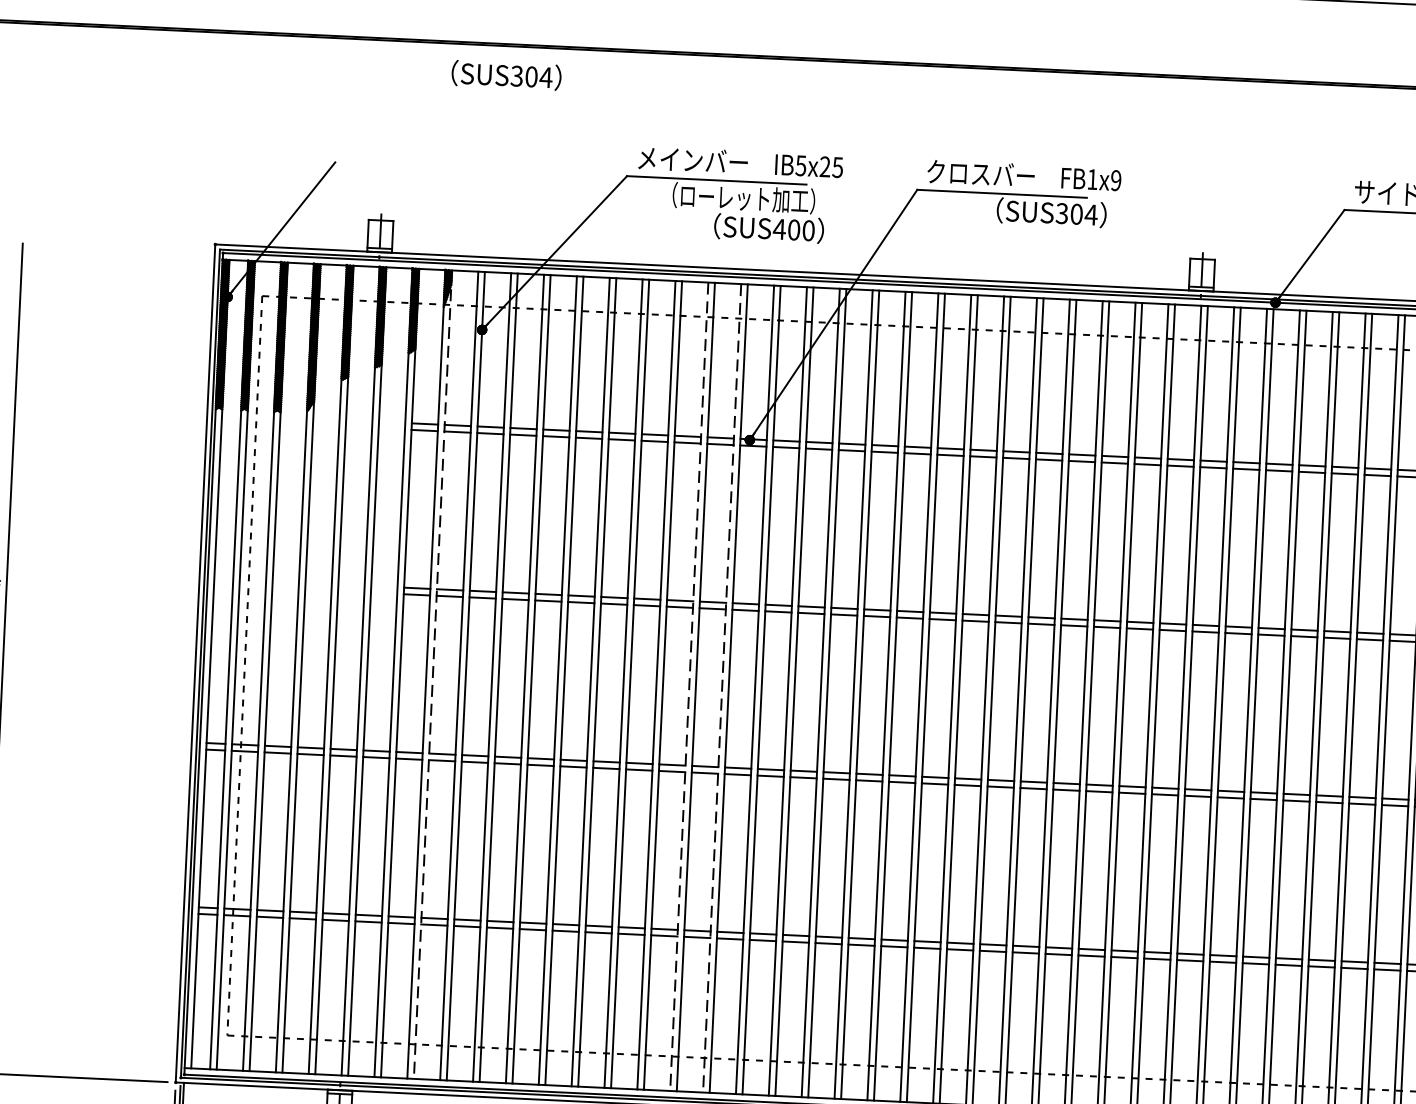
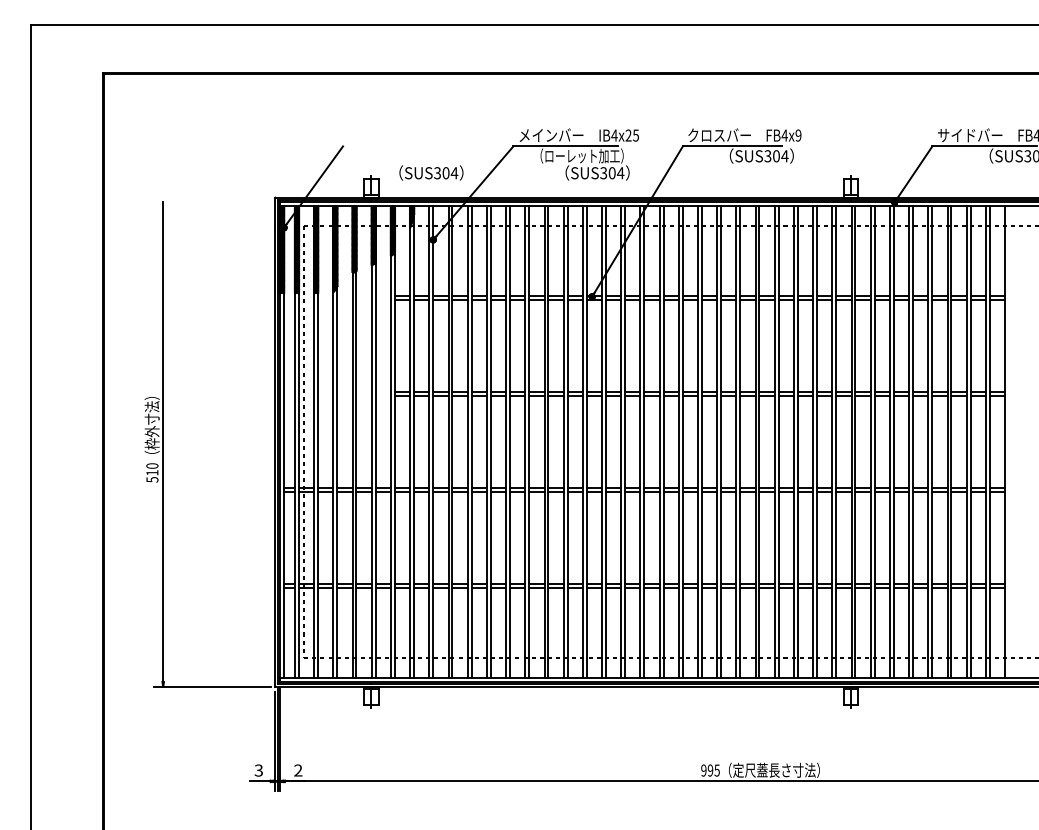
text: (506, 74) -> (431, 172), moved
text: (801, 165) -> (614, 135), IB5x25 -> IB4x25
text: (1092, 179) -> (784, 135), FB1x9 -> FB4x9
text: (792, 230) -> (611, 173), SUS400 -> SUS304
line: (433, 675) -> (414, 442), dashed -> solid
line: (688, 687) -> (563, 442), dashed -> solid
line: (721, 688) -> (582, 442), dashed -> solid

